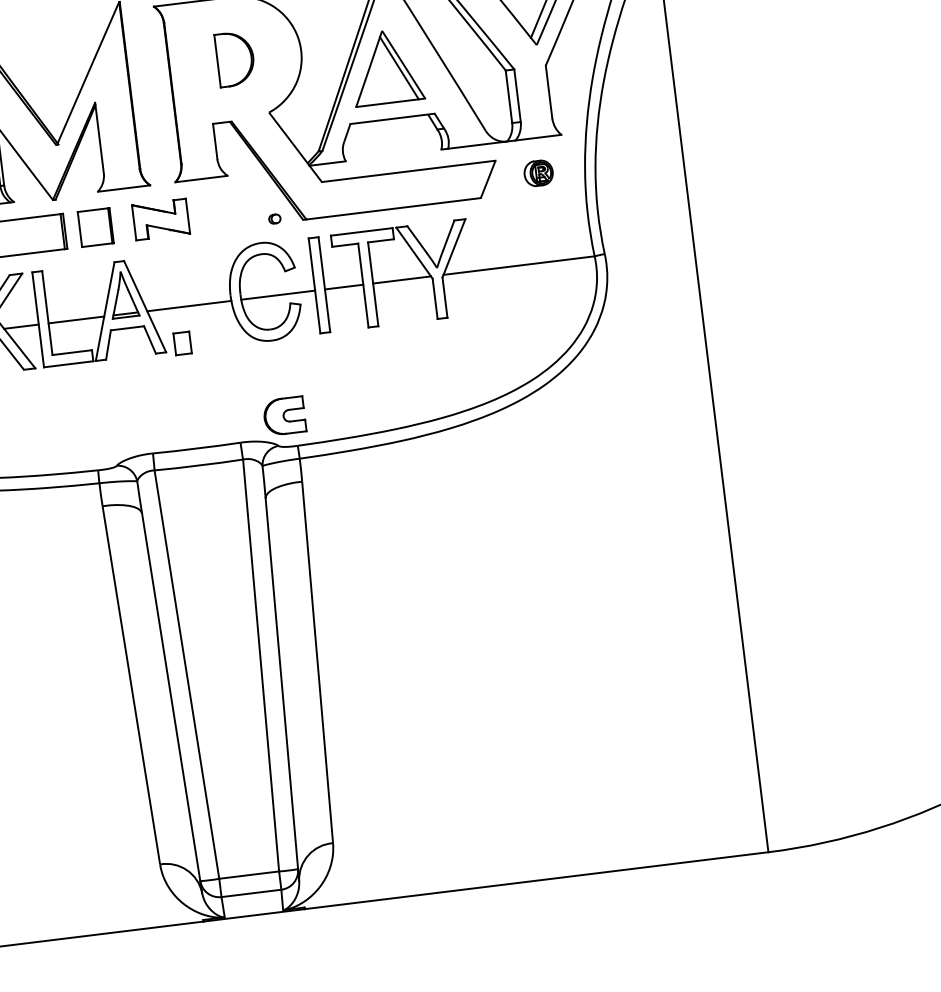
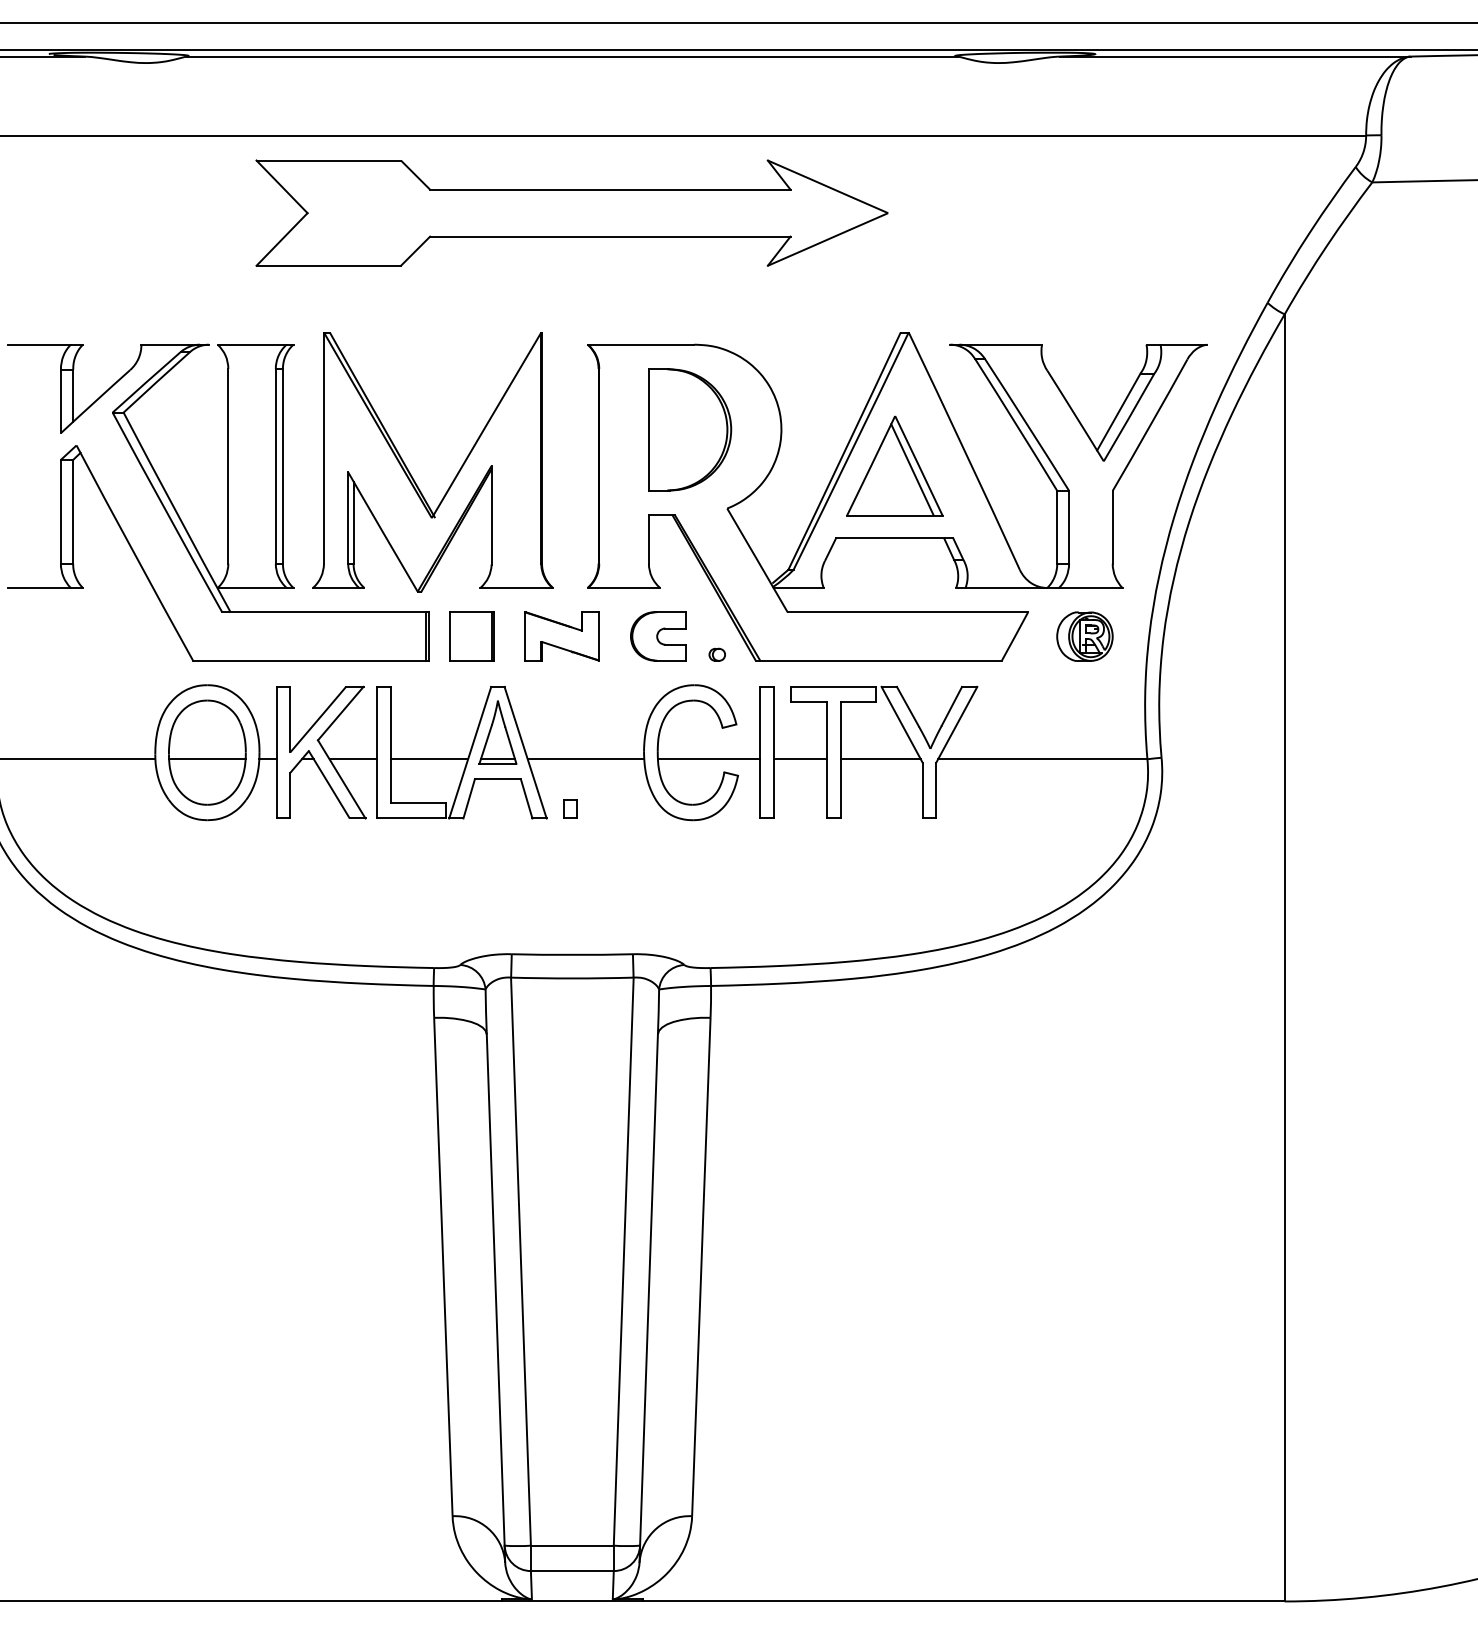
part: (235, 58) -> (690, 429), size x1.67
part: (538, 173) -> (1084, 636), size x1.43
part: (182, 343) -> (570, 808), size x0.62
part: (284, 416) -> (658, 636), moved

